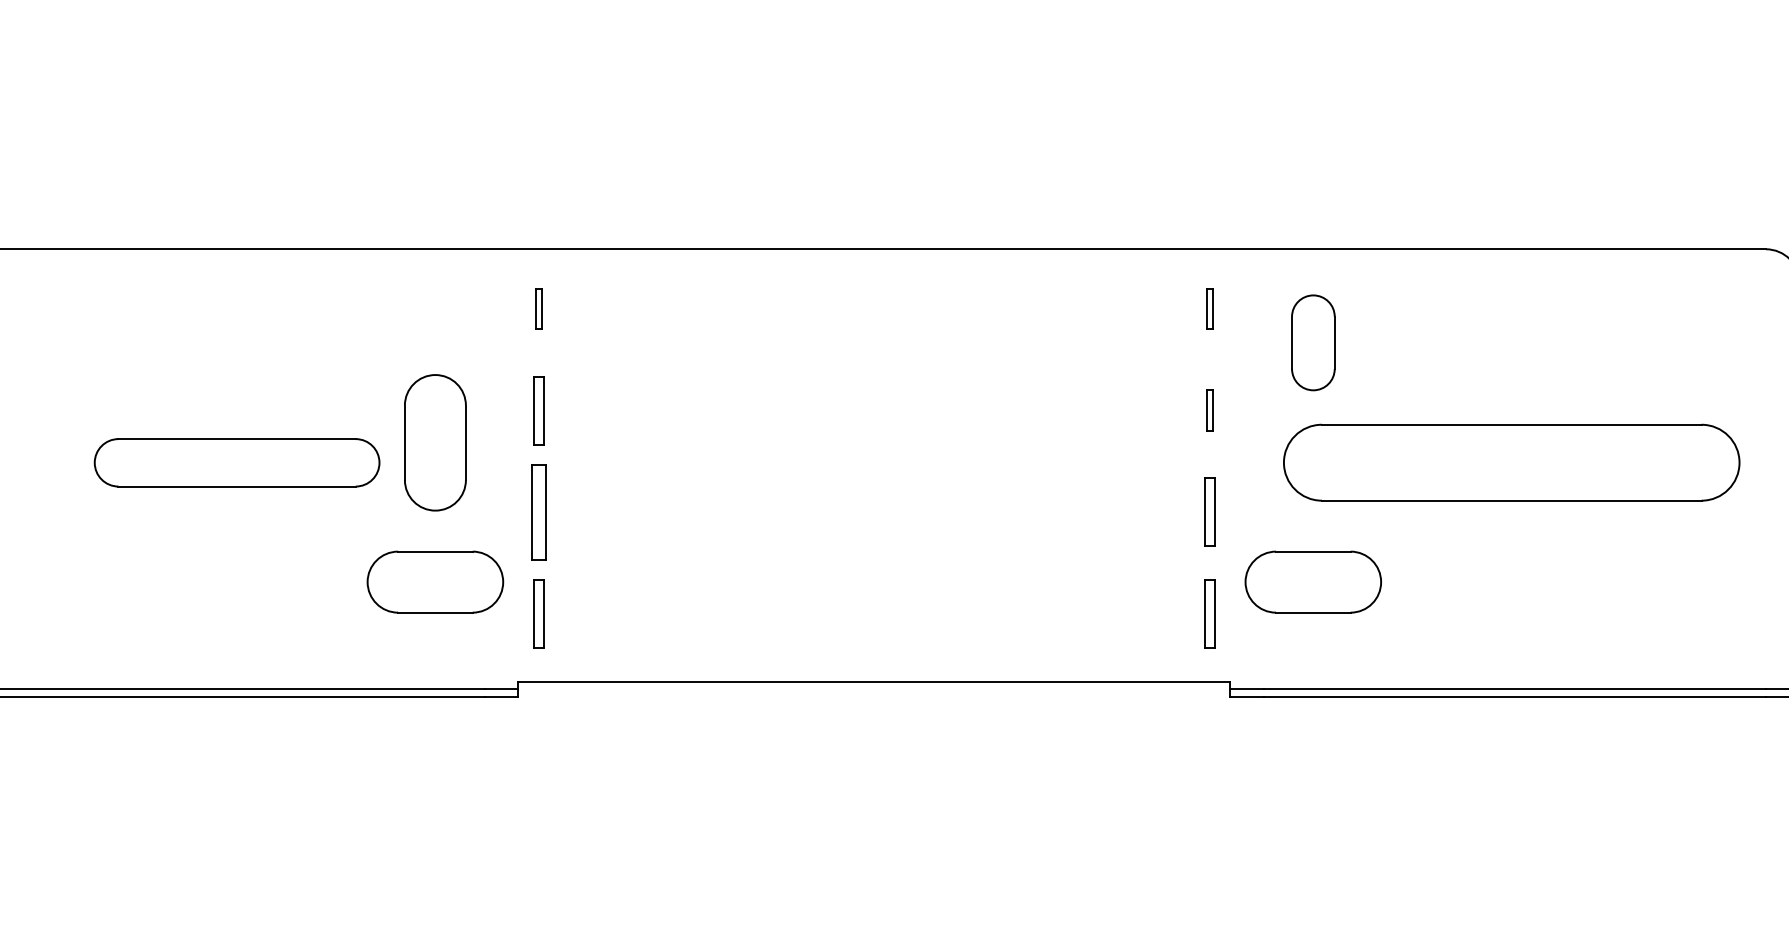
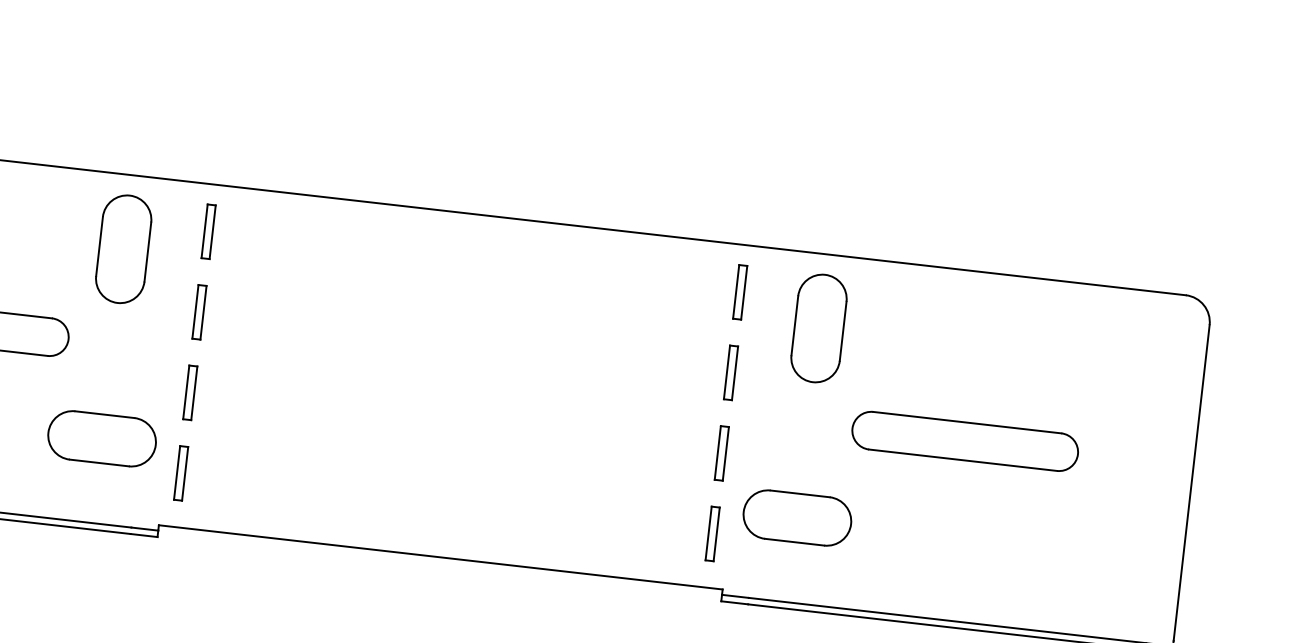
part: (538, 308) -> (208, 231), size x1.67
part: (1209, 308) -> (739, 291), size x1.67
part: (1313, 342) -> (819, 328), size x1.43
part: (1209, 410) -> (730, 372), size x1.67
part: (435, 442) -> (123, 249), moved
part: (1511, 462) -> (965, 441), size x0.62
part: (538, 511) -> (190, 392), size x0.71

